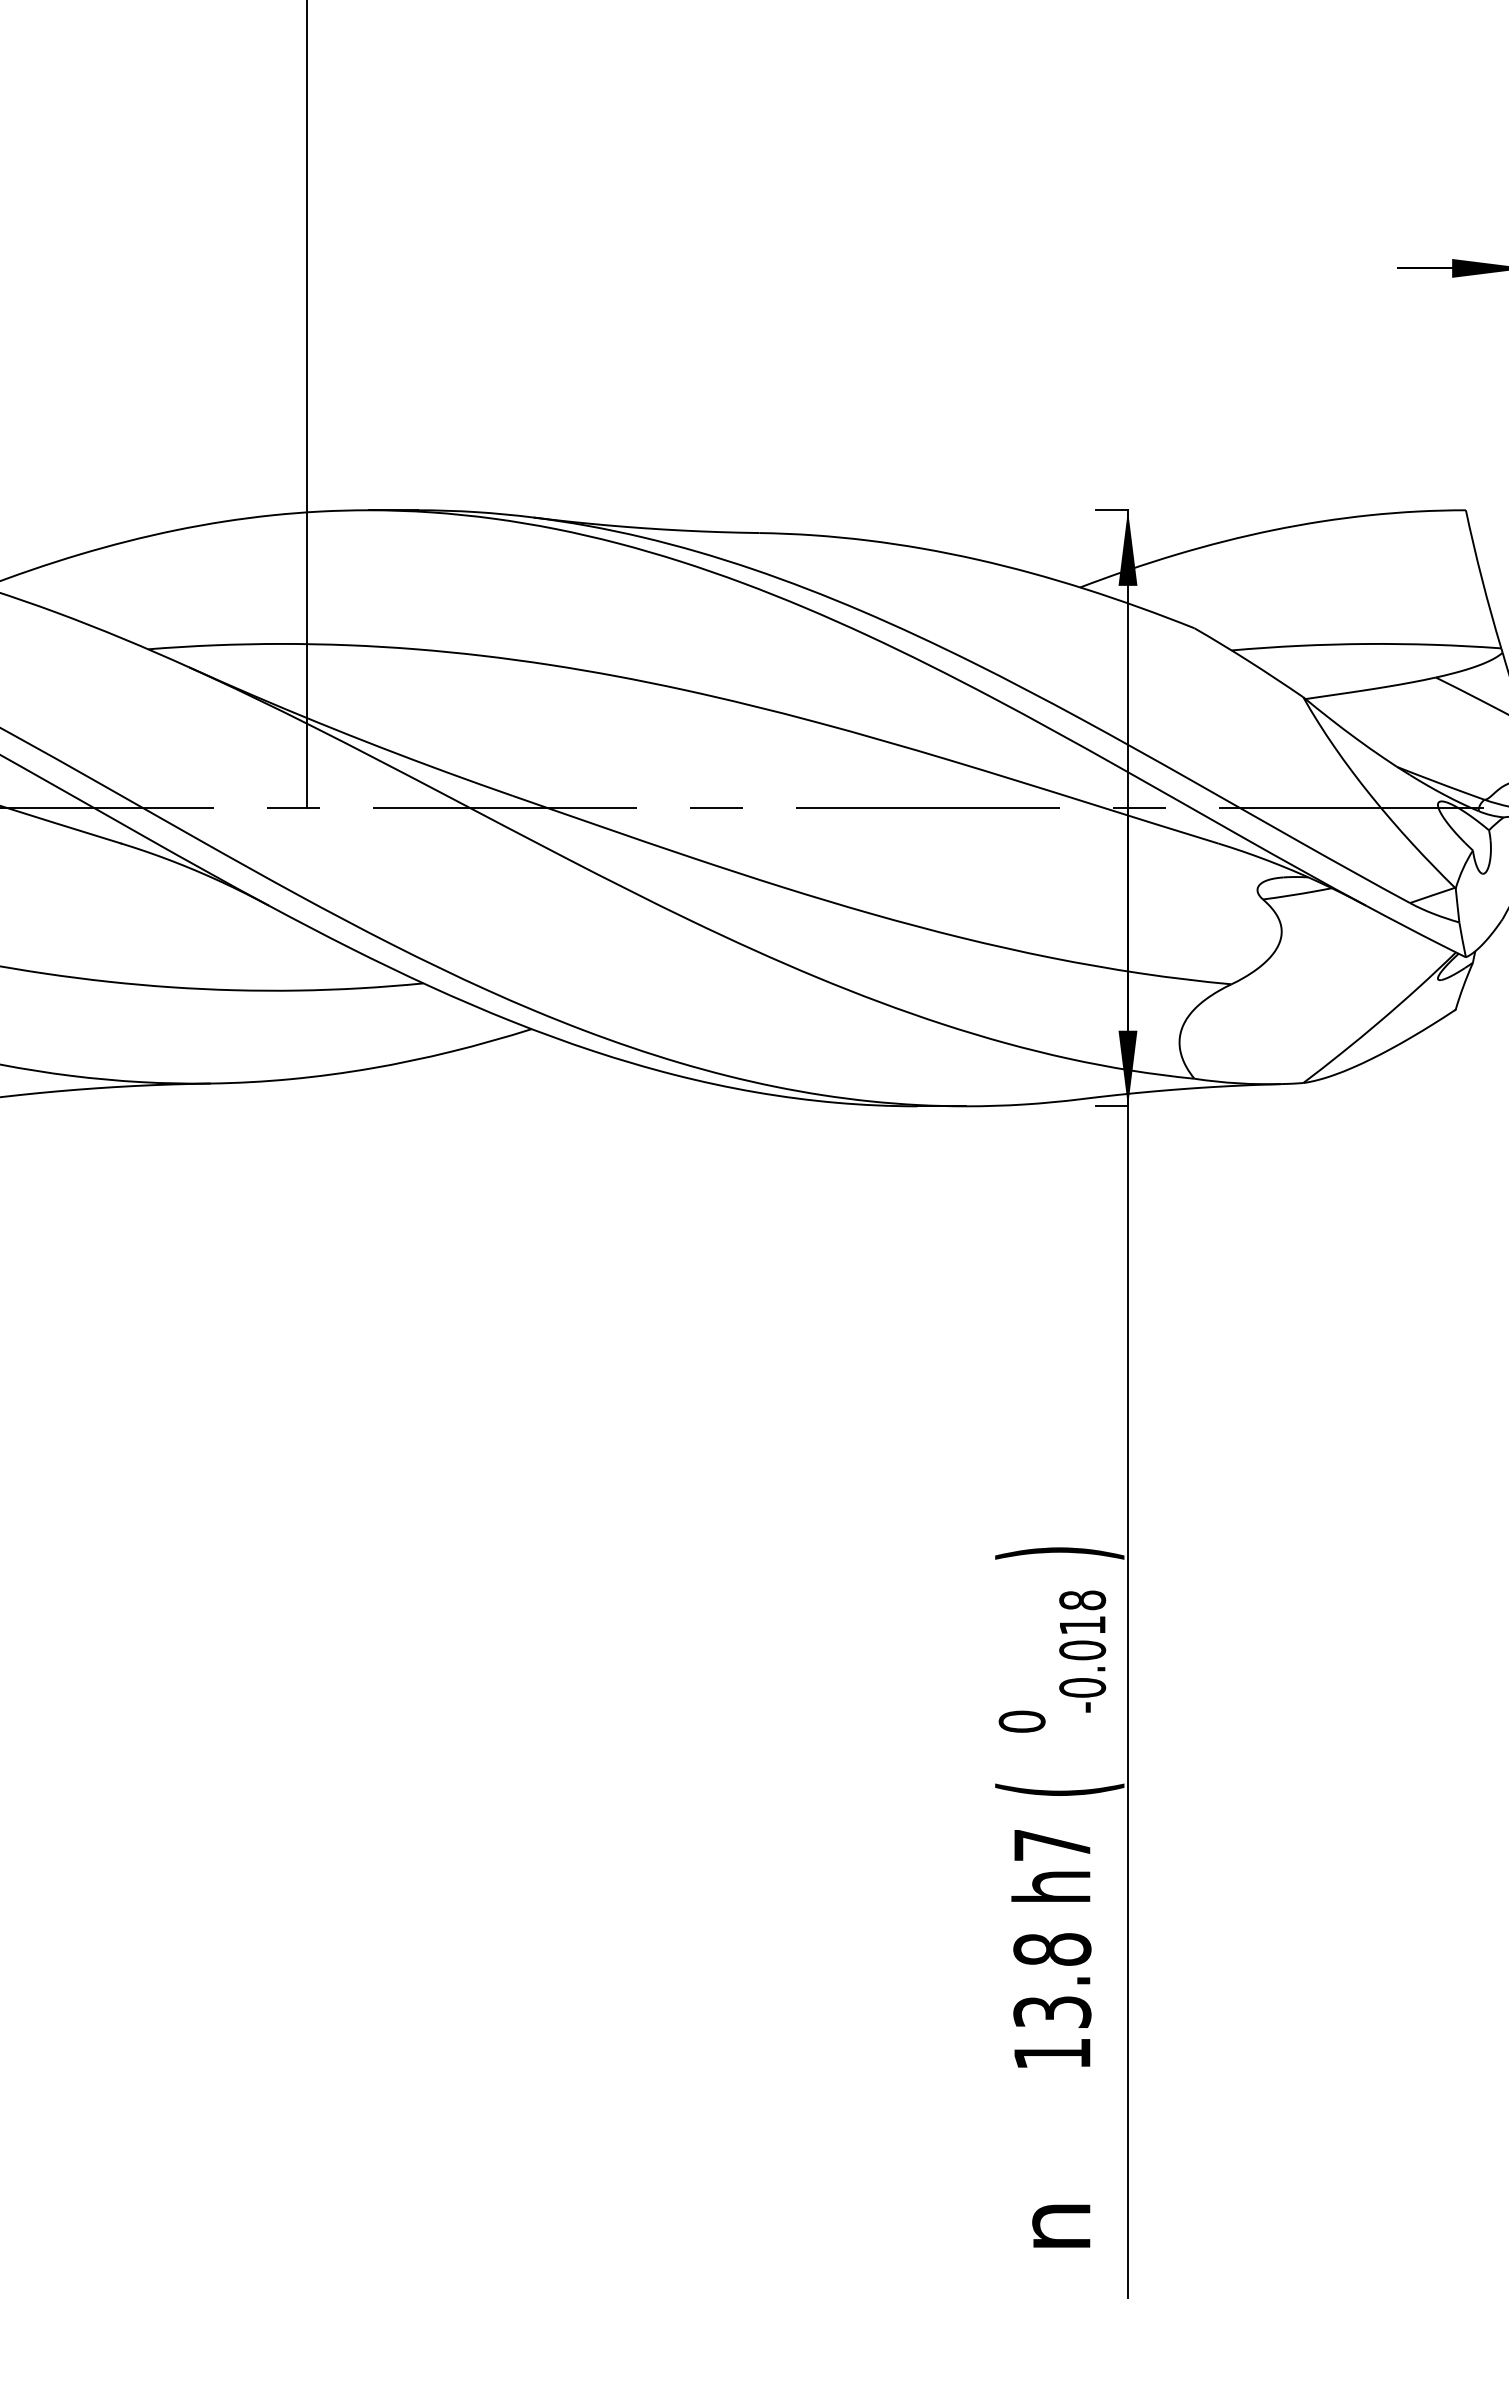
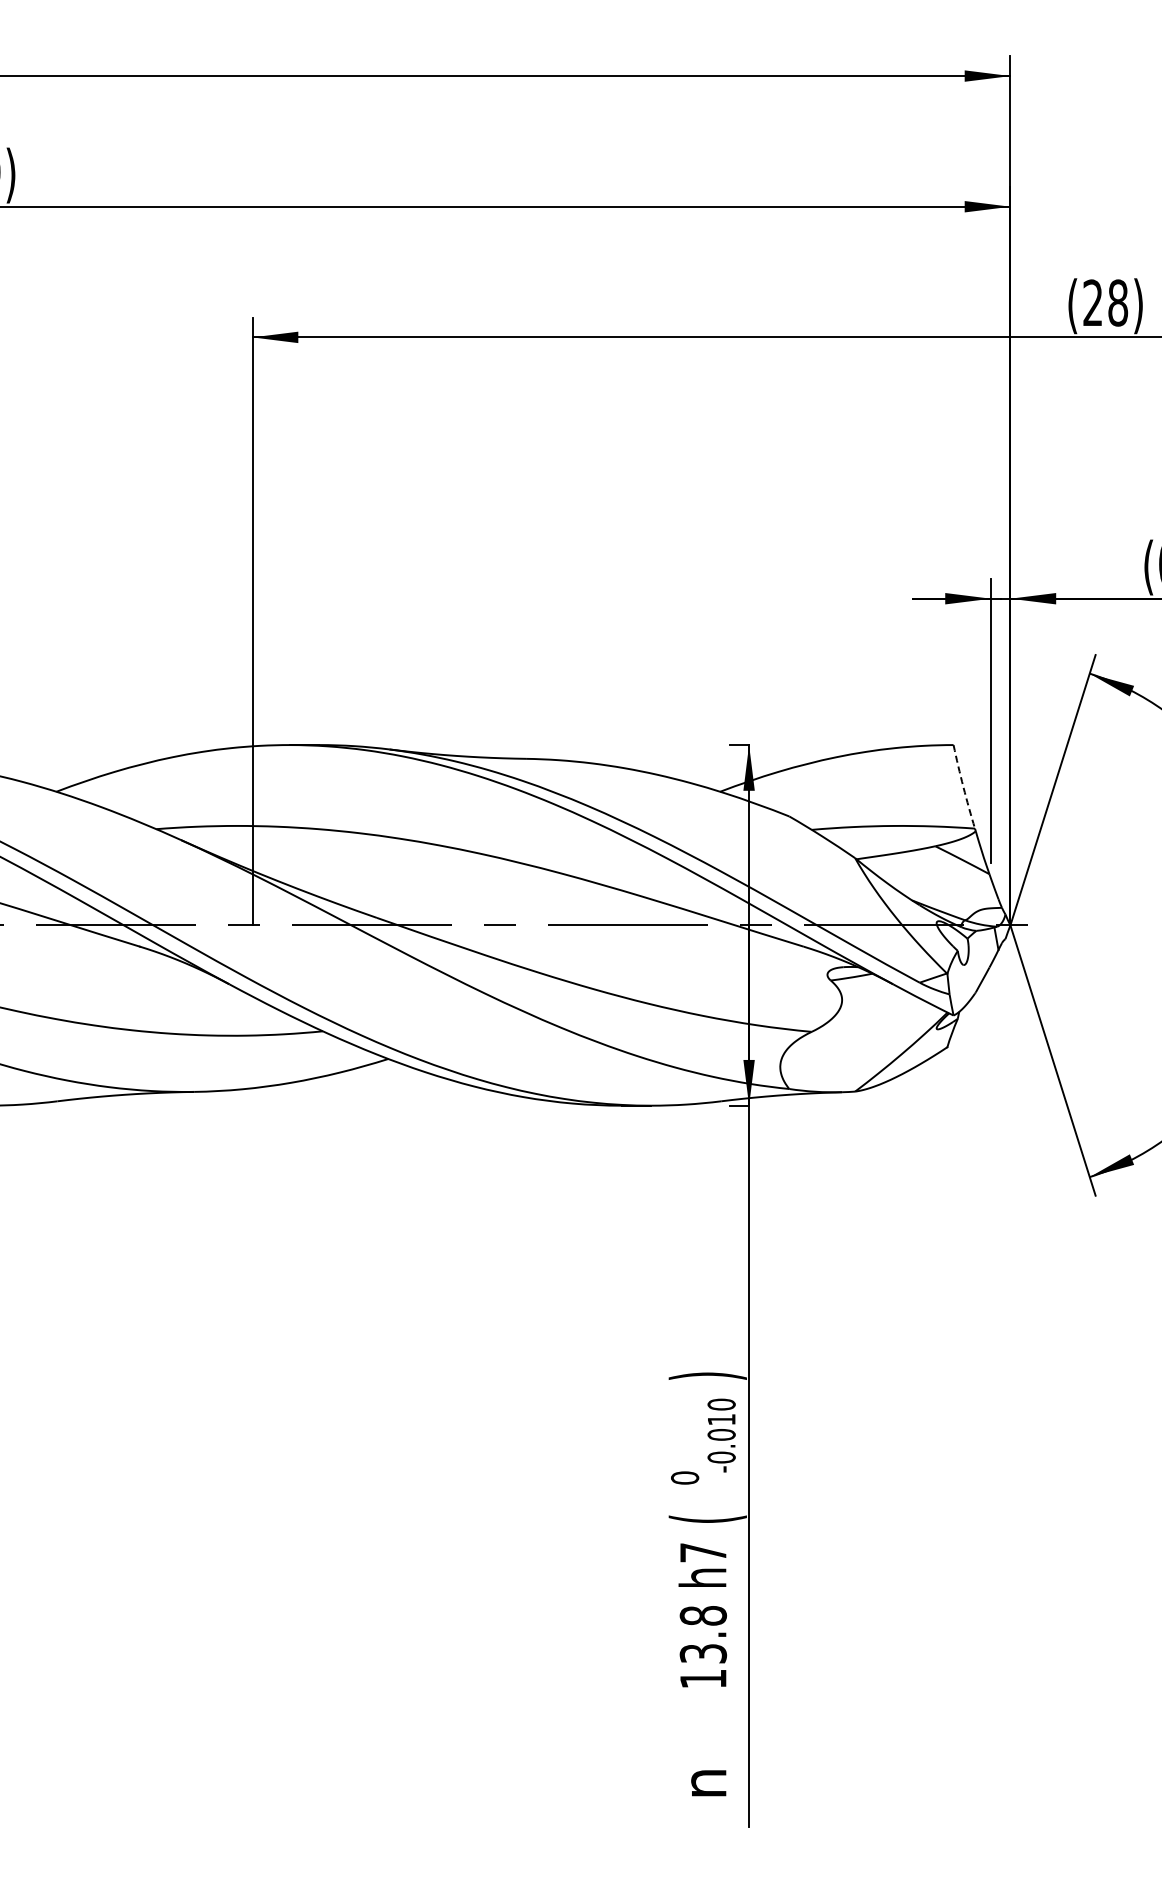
arc: (1482, 580) -> (963, 787), solid -> dashed
text: (1082, 1600) -> (721, 1404), -0.018 -> -0.010

